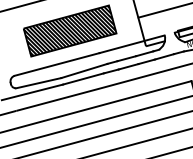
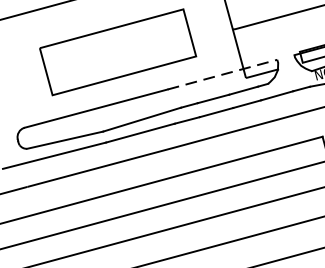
hatch: (69, 30) -> (116, 51), removed
line: (132, 44) -> (223, 75), solid -> dashed

